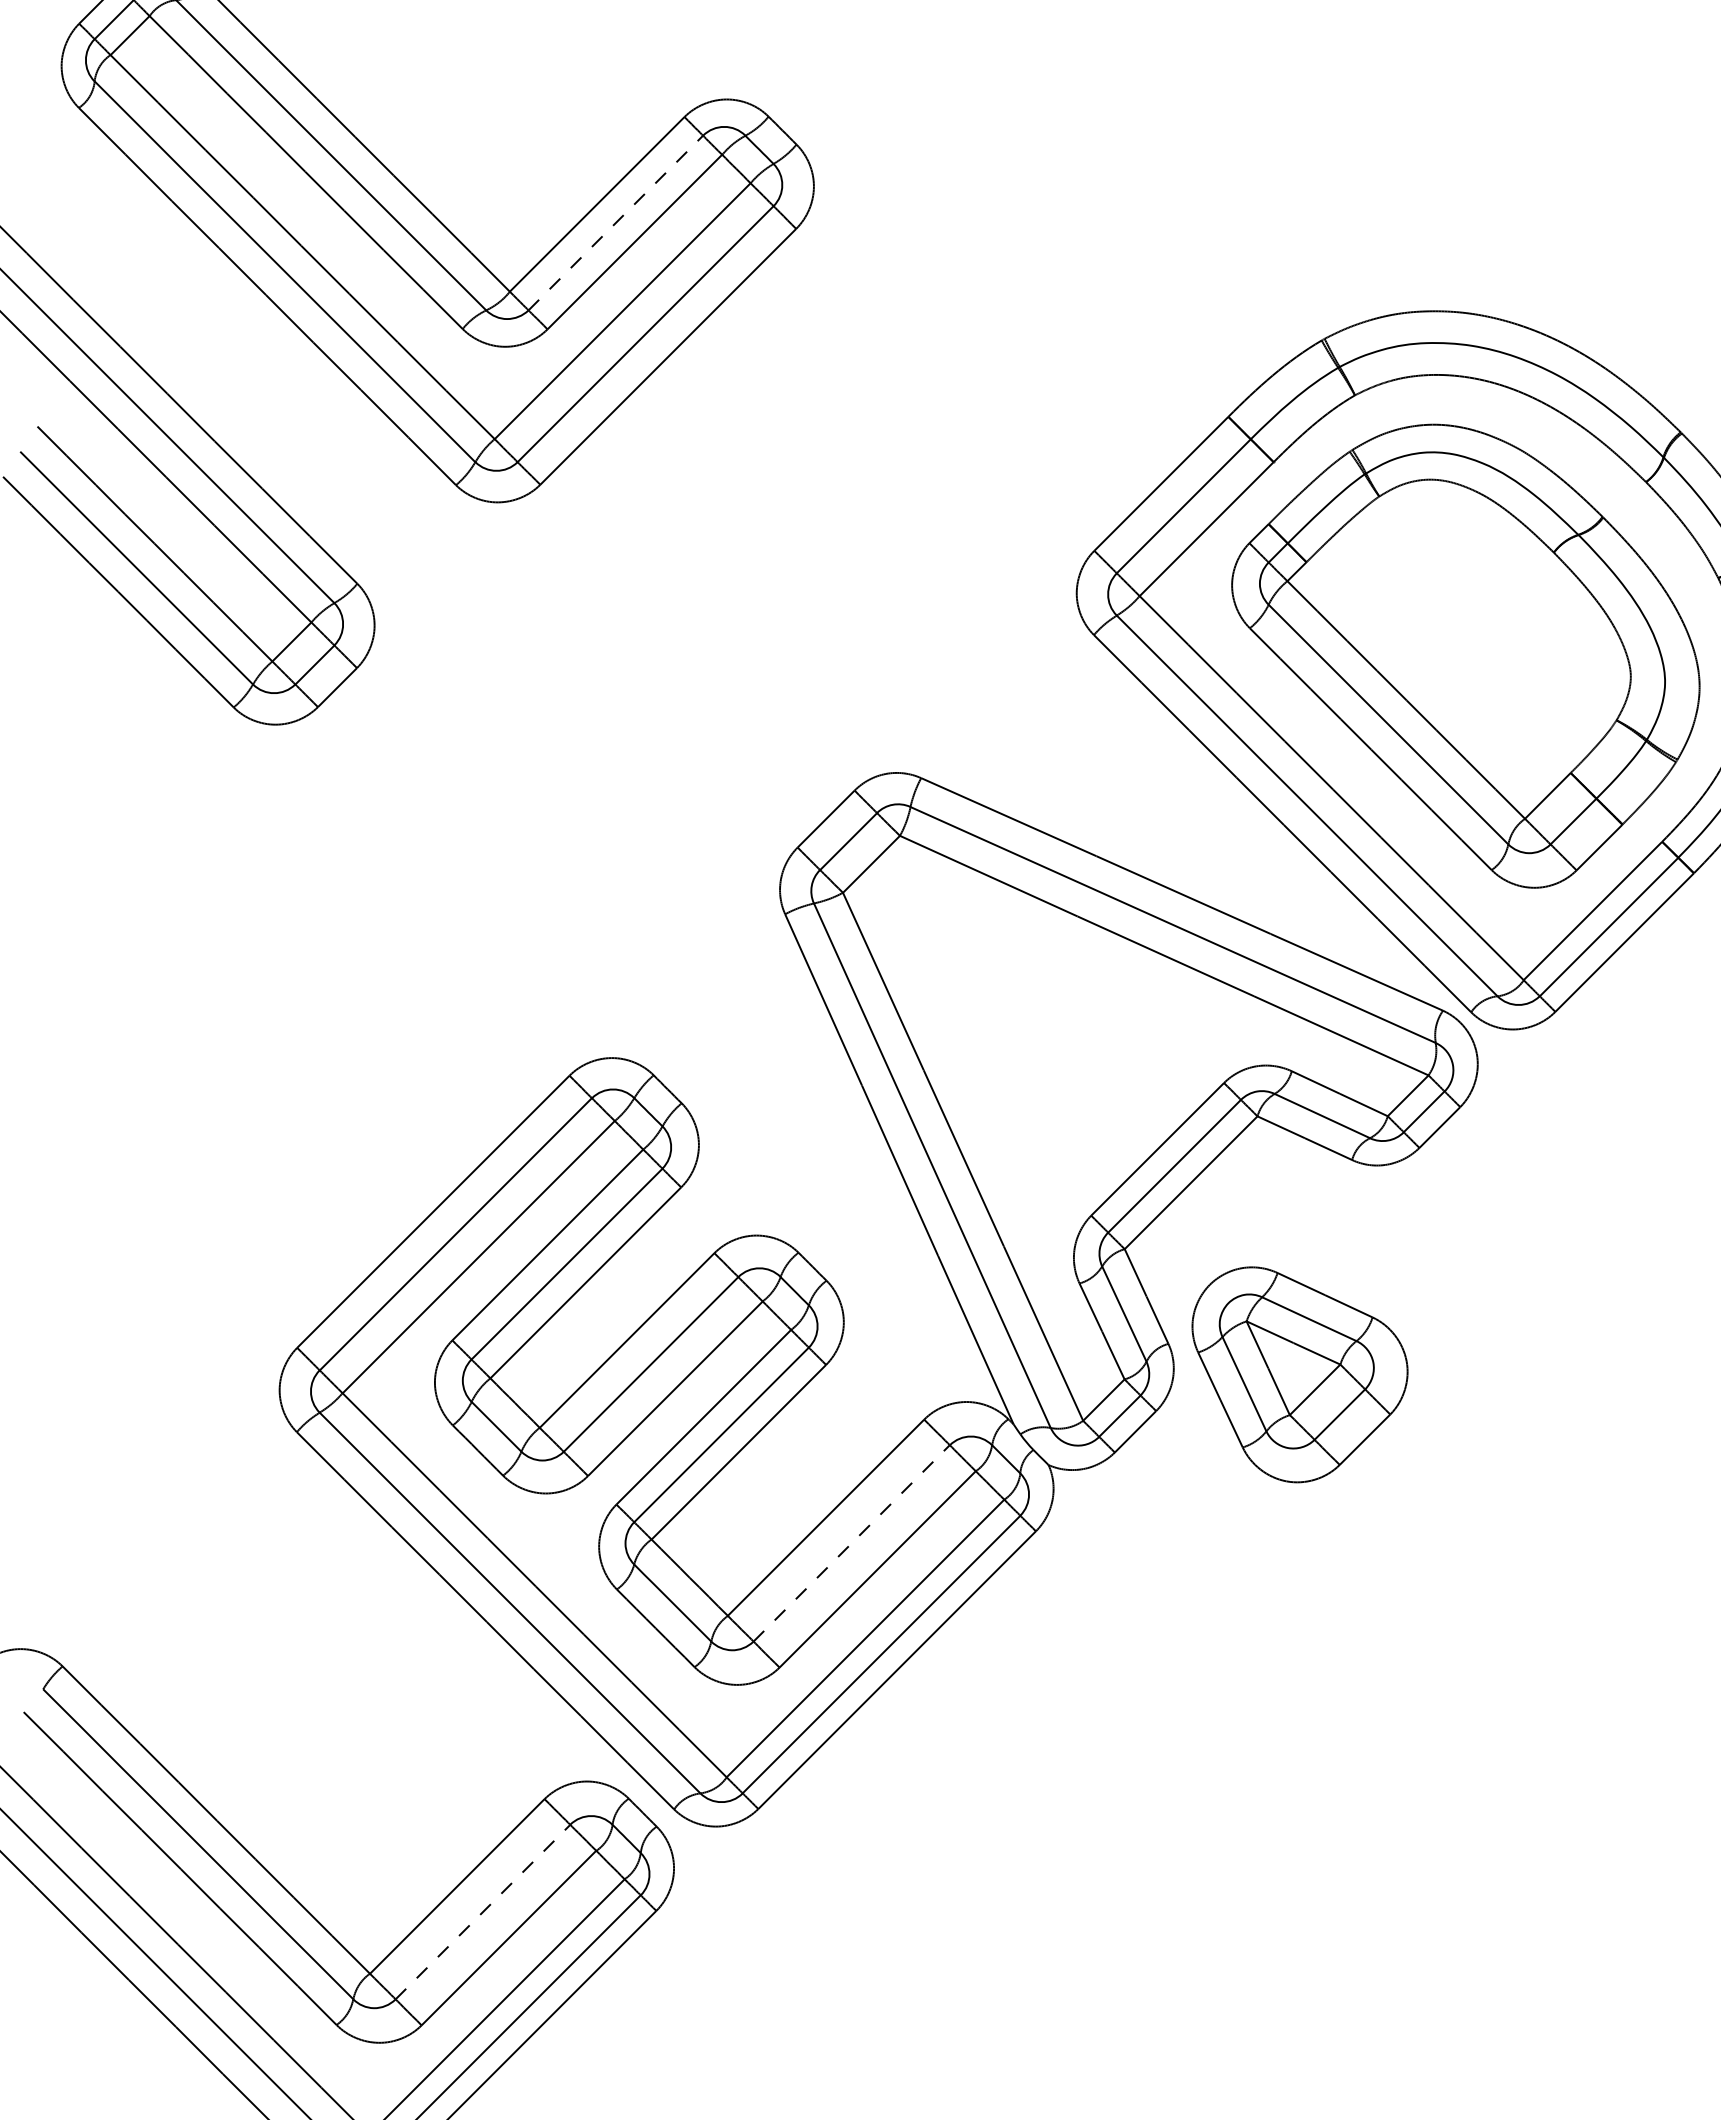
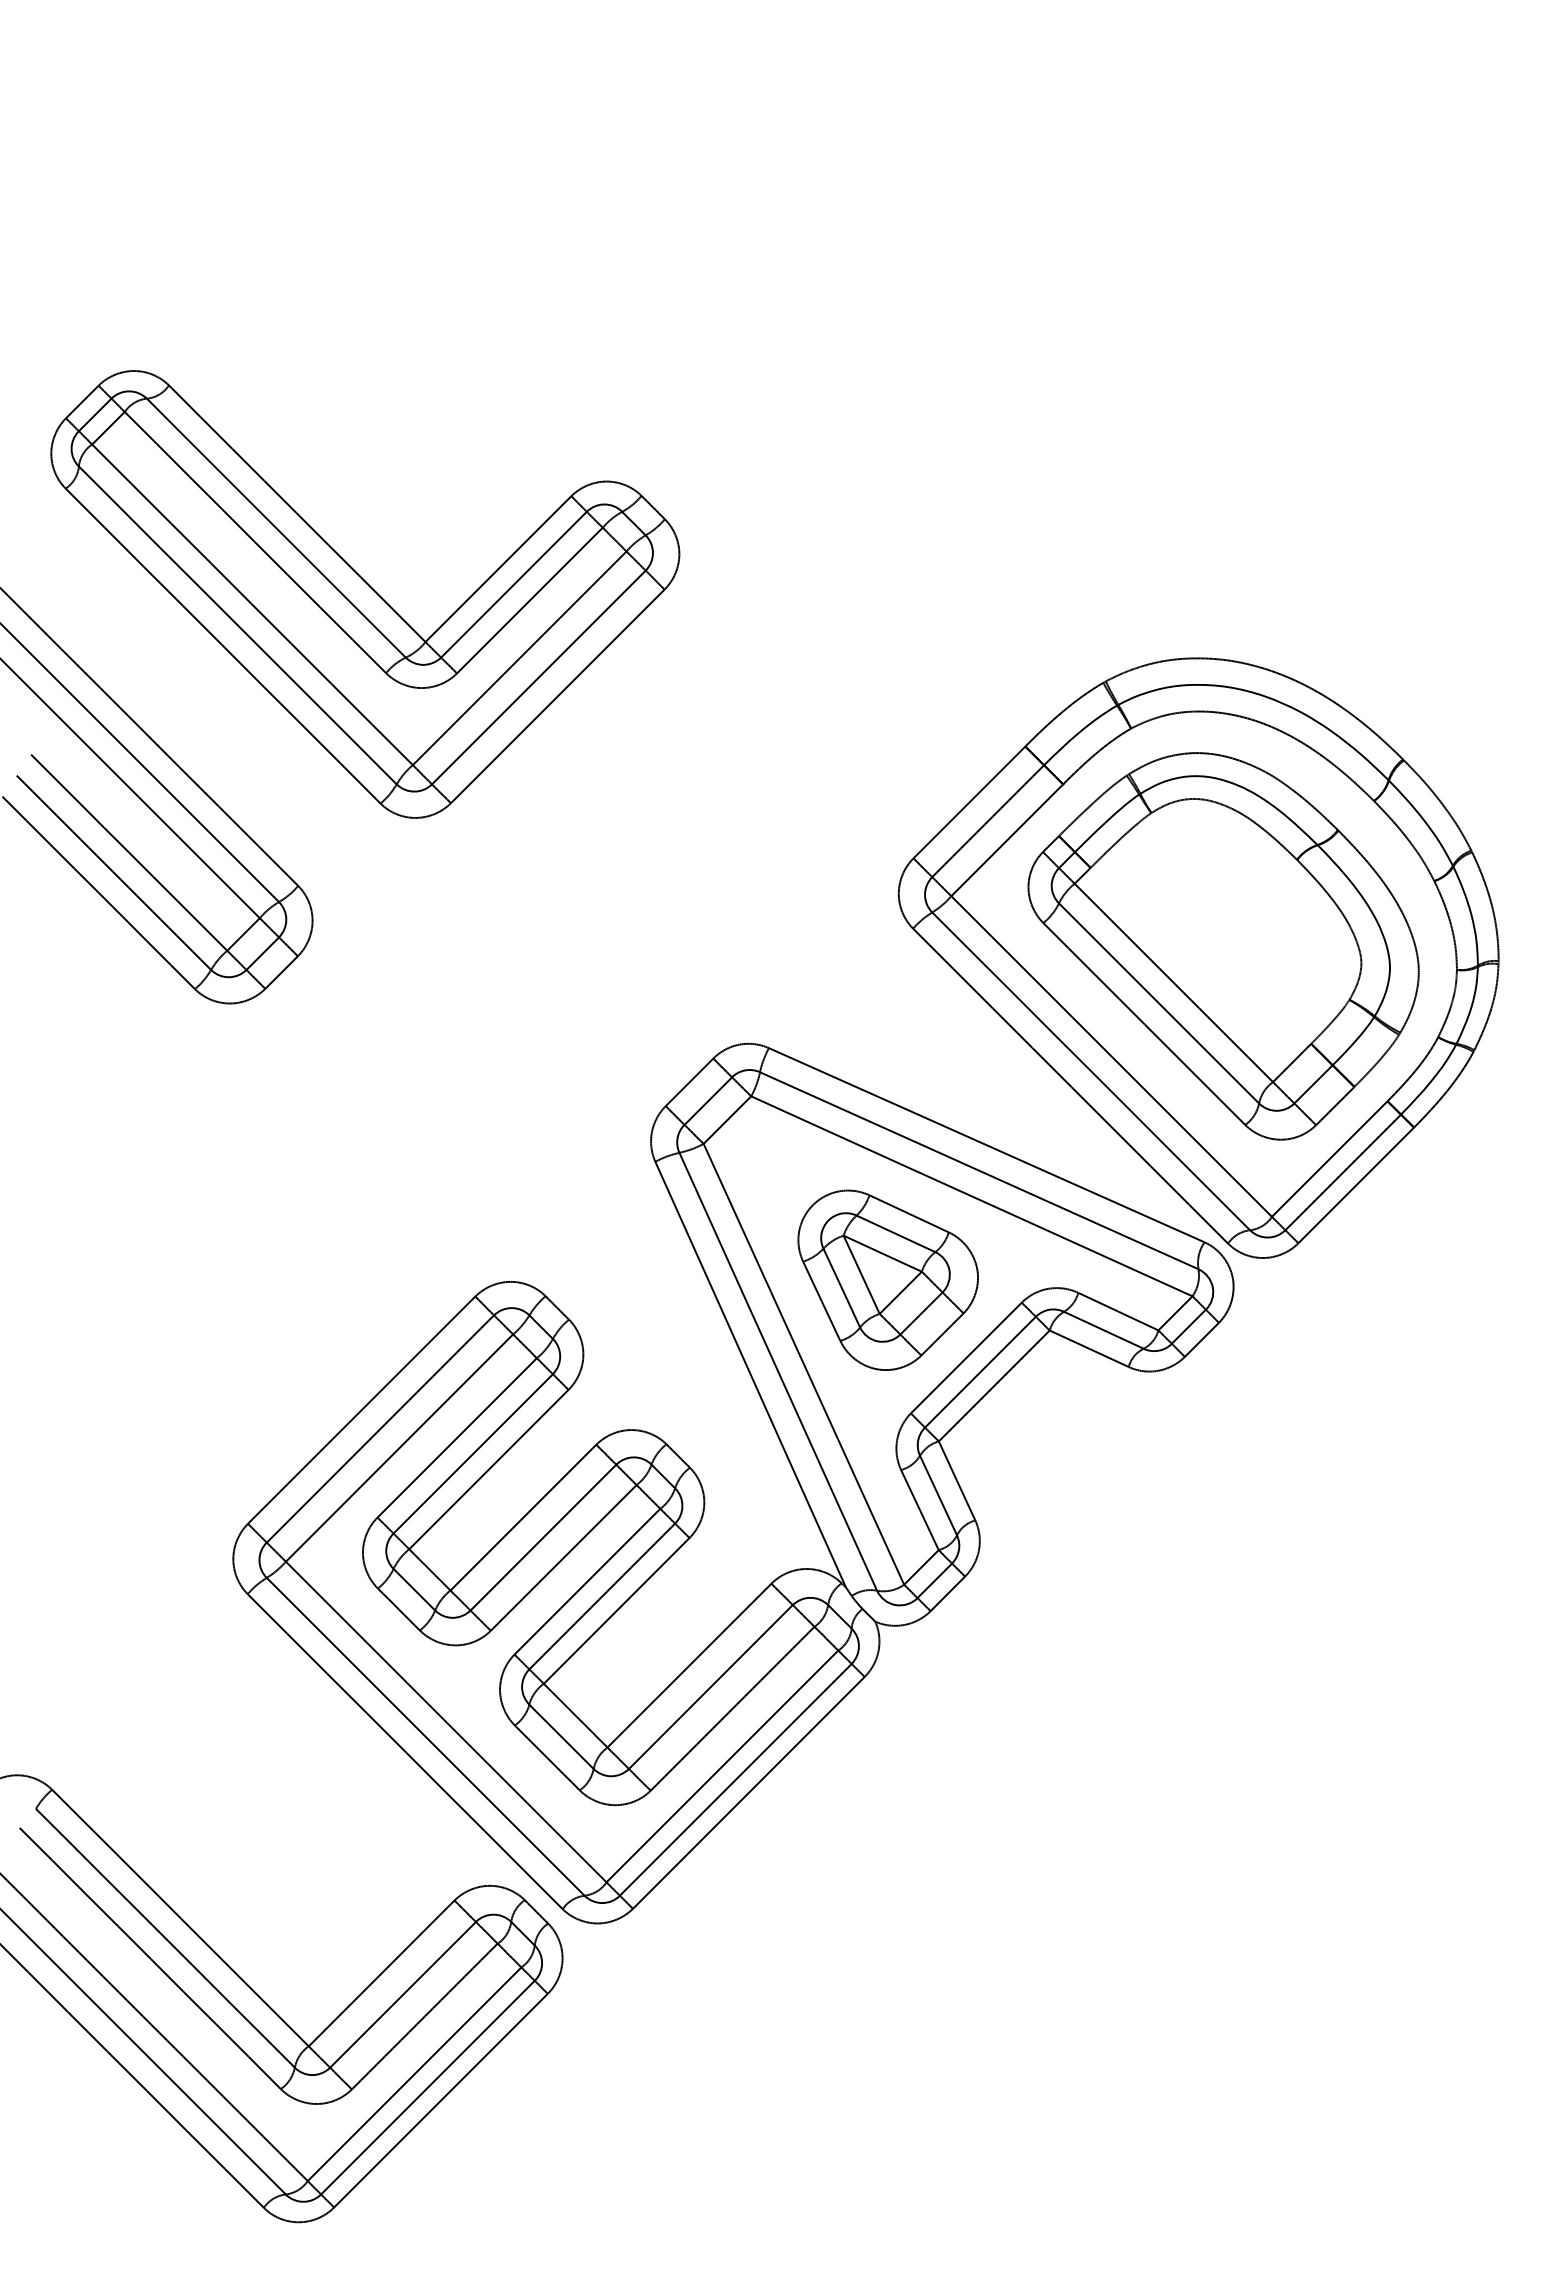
line: (616, 222) -> (514, 584), dashed -> solid
part: (1299, 1373) -> (887, 1279), moved
line: (851, 1543) -> (710, 1687), dashed -> solid
line: (483, 1911) -> (403, 1994), dashed -> solid

